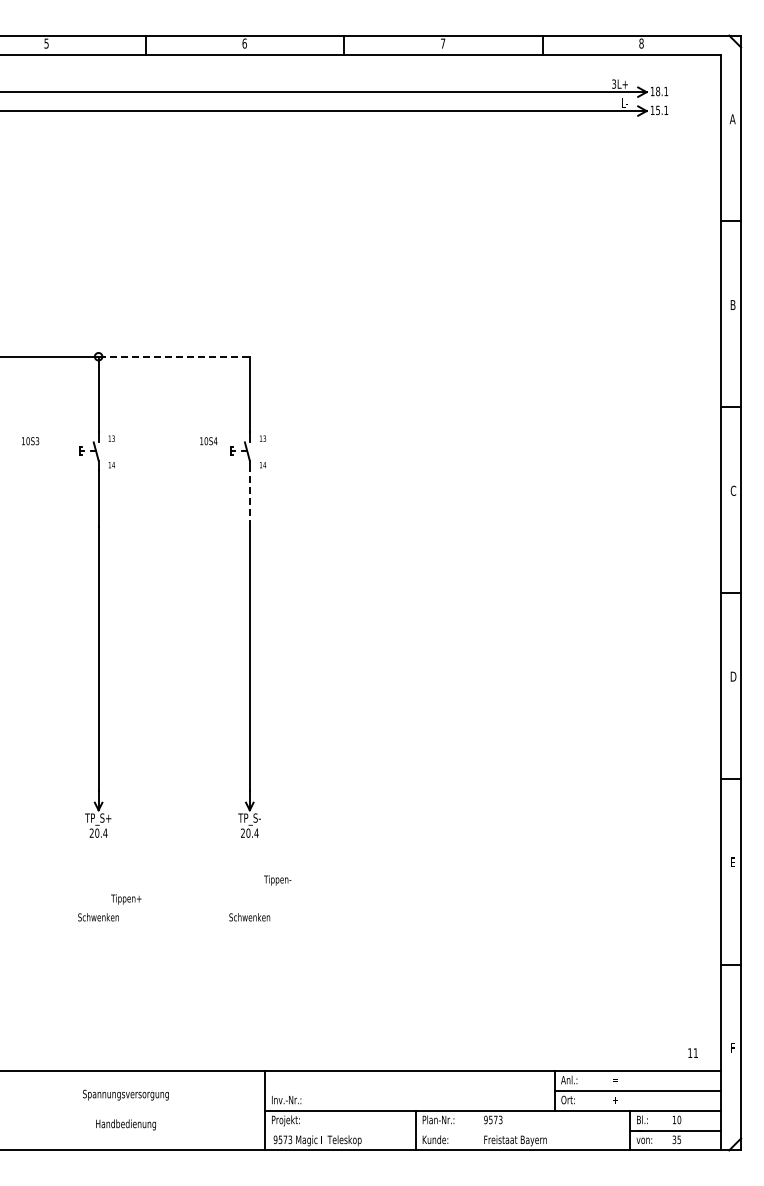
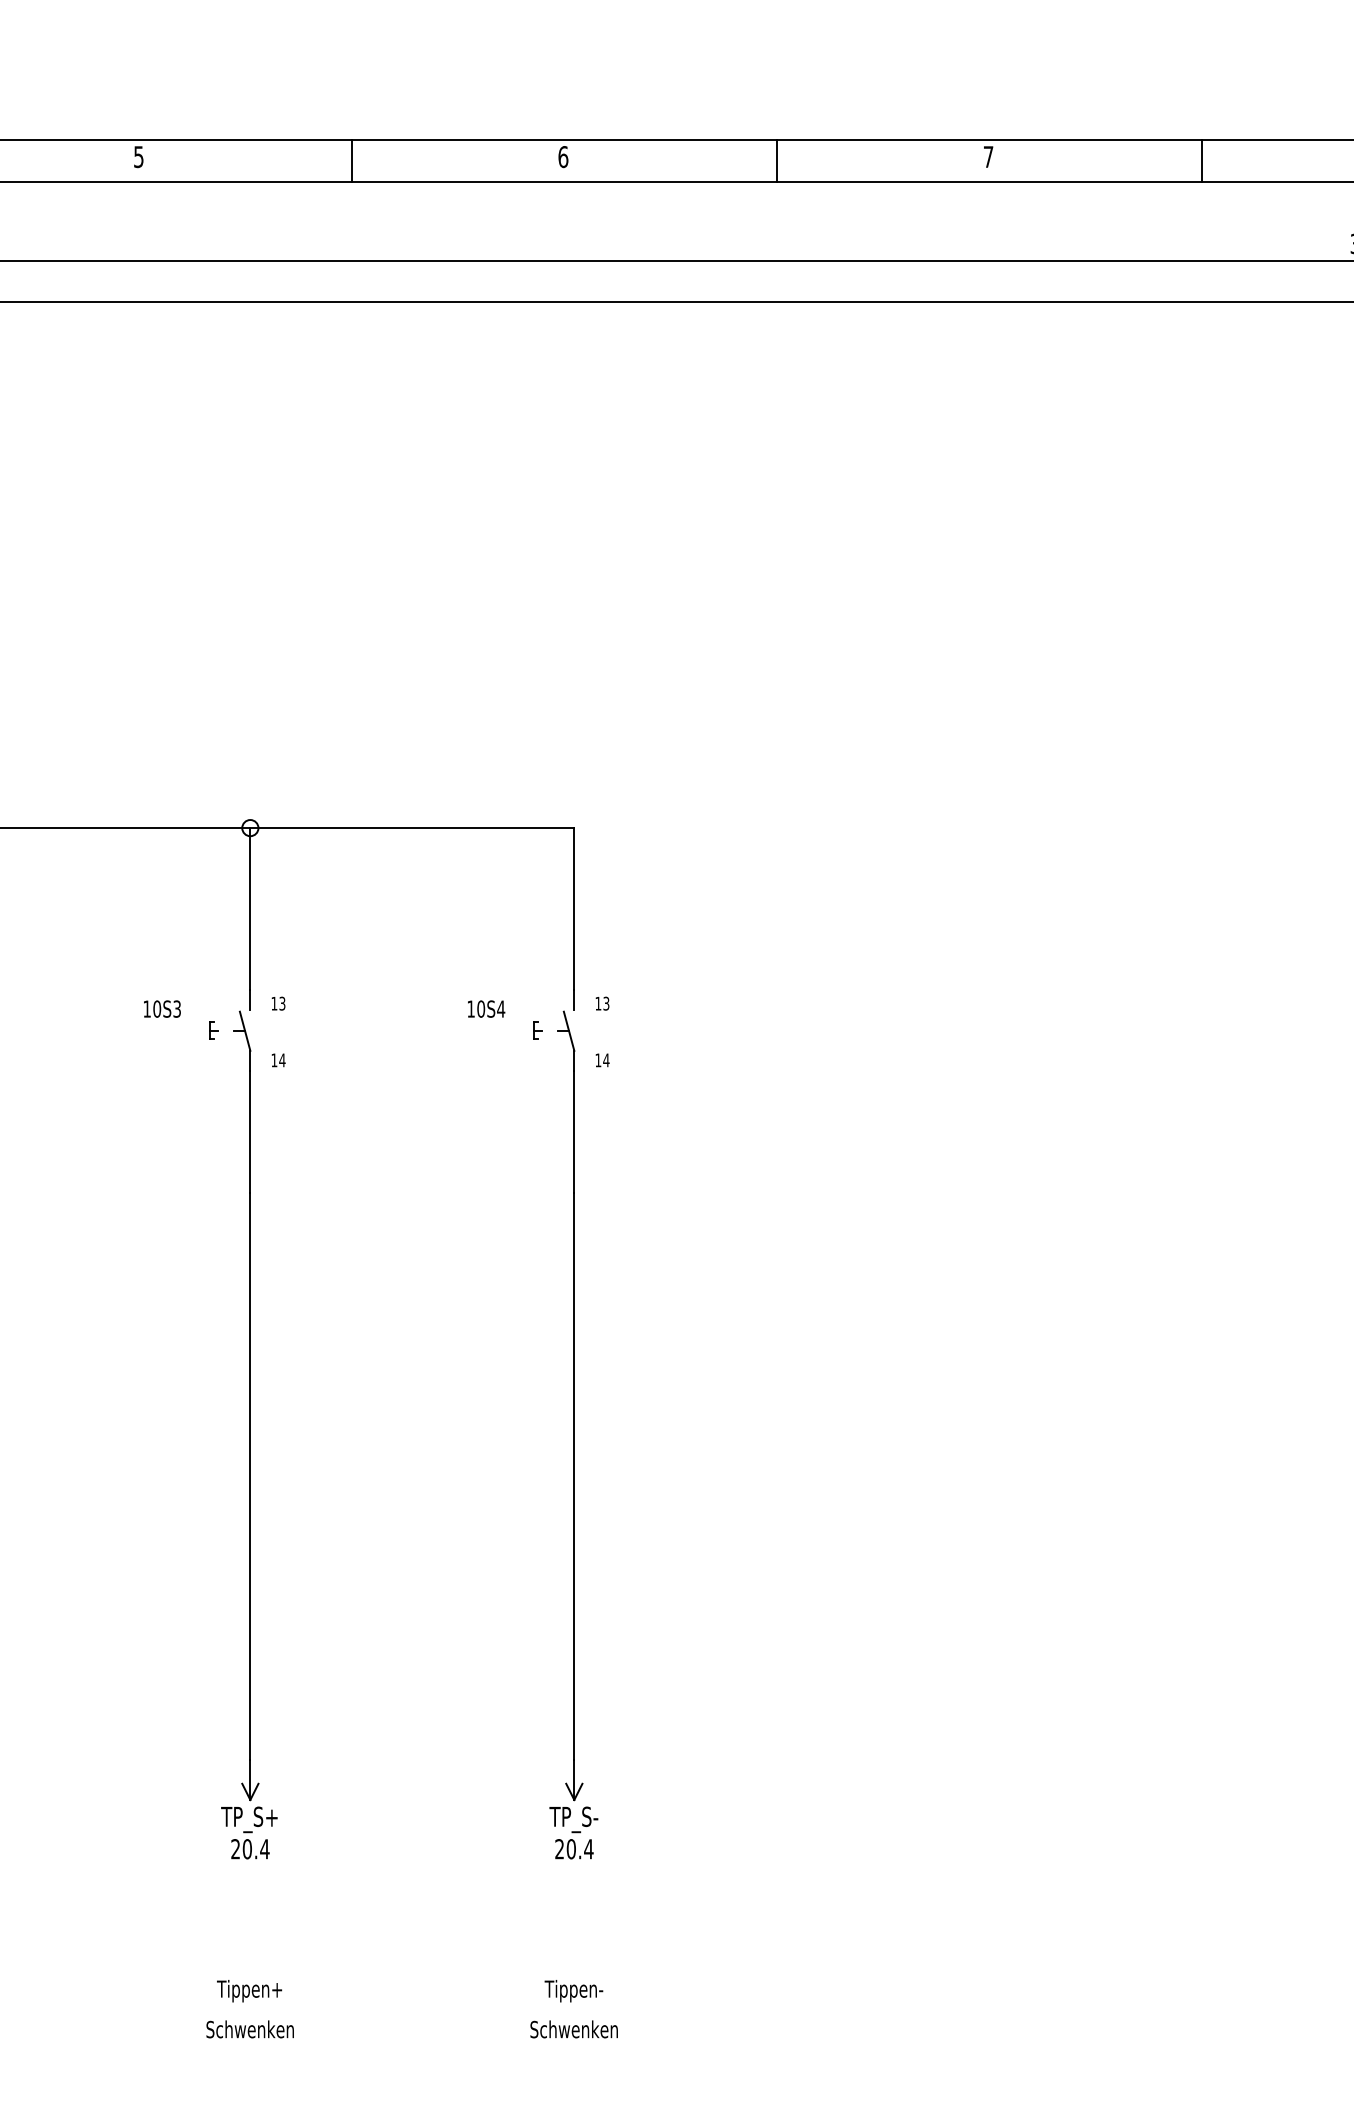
line: (174, 356) -> (412, 827), dashed -> solid
text: (30, 441) -> (162, 1009), moved
line: (249, 497) -> (573, 1129), dashed -> solid
text: (277, 880) -> (573, 1991), moved
text: (126, 899) -> (250, 1991), moved

